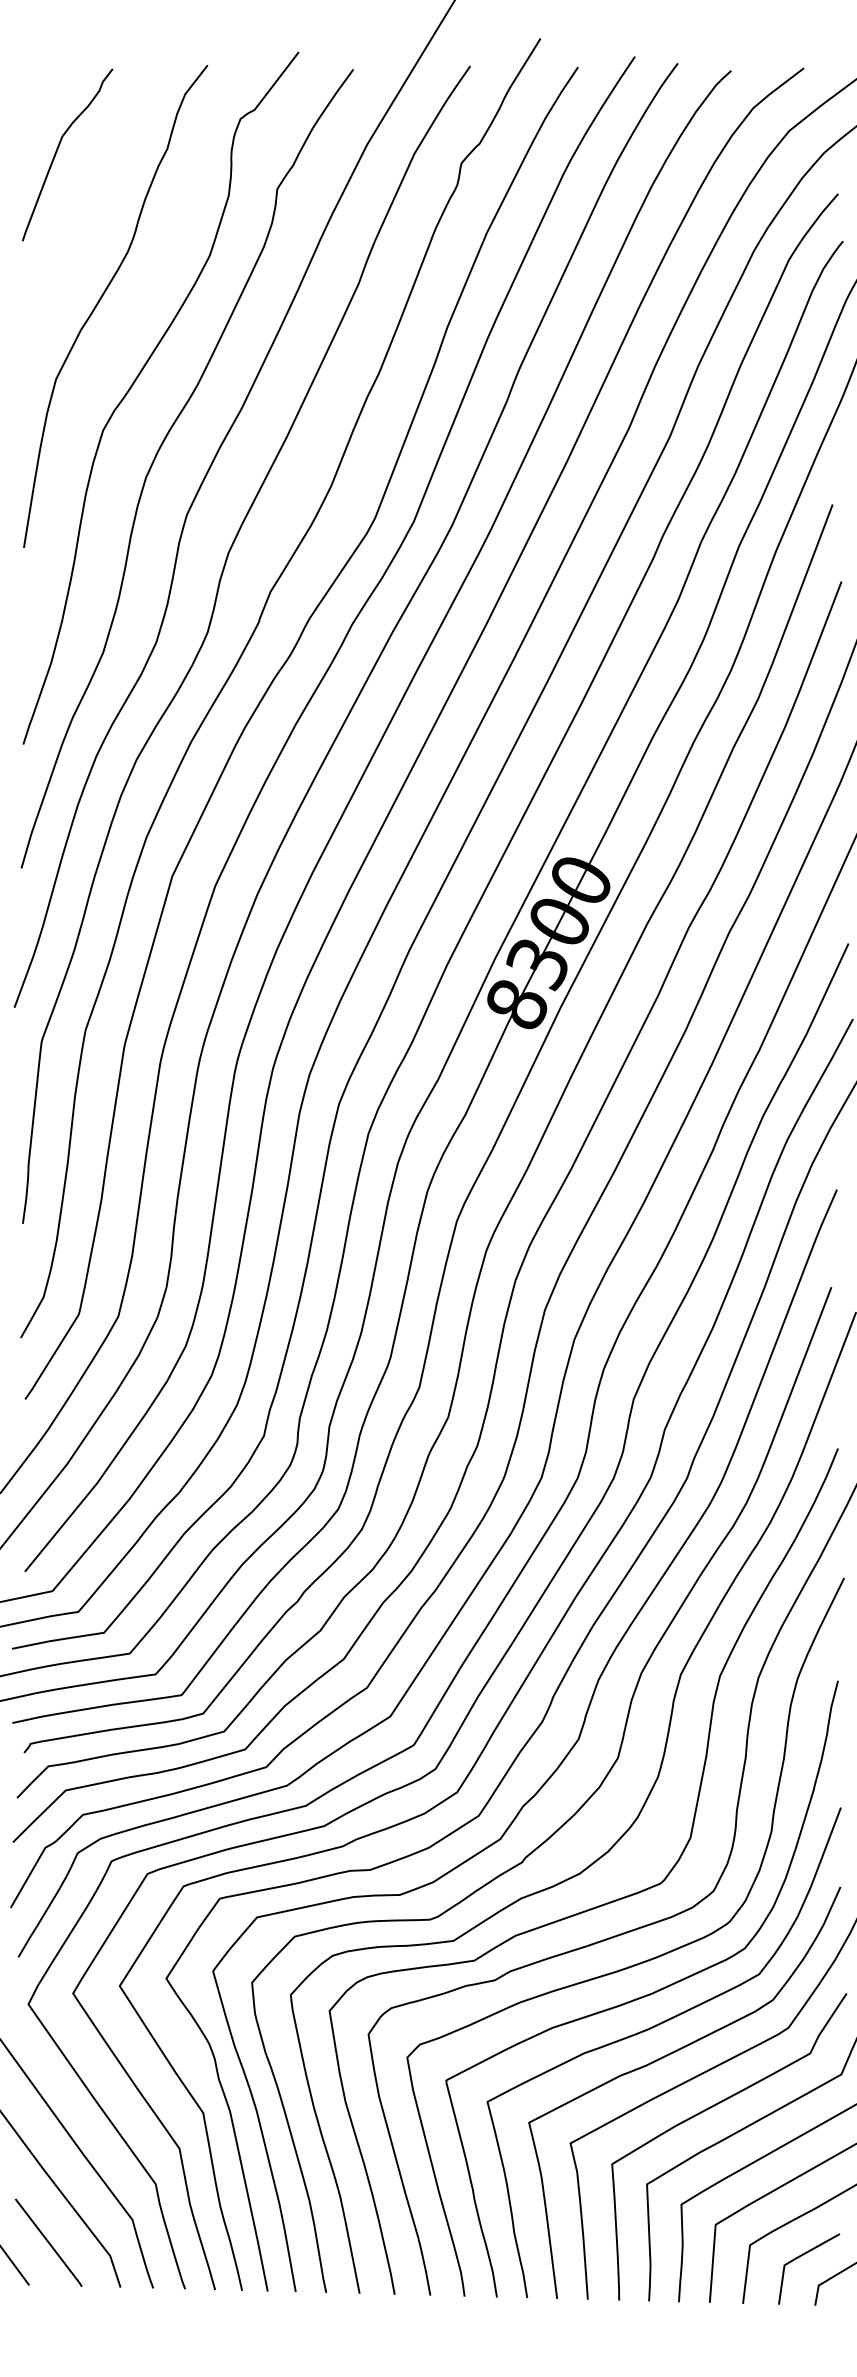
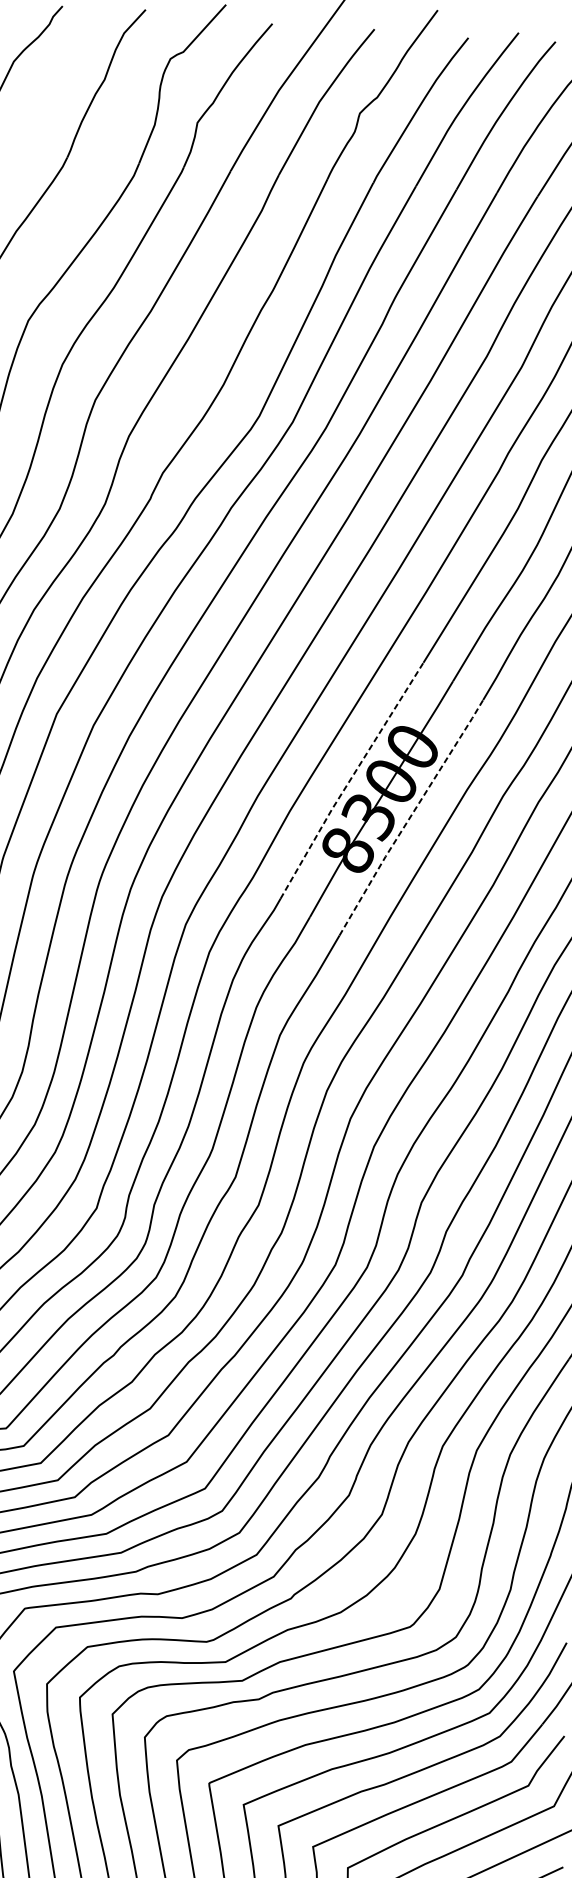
line: (512, 924) -> (349, 780), solid -> dashed
line: (585, 960) -> (410, 817), solid -> dashed

